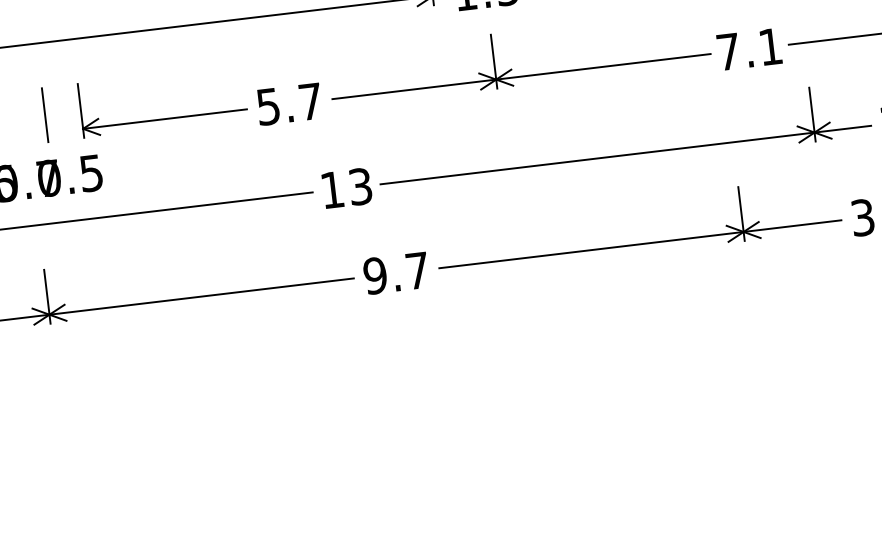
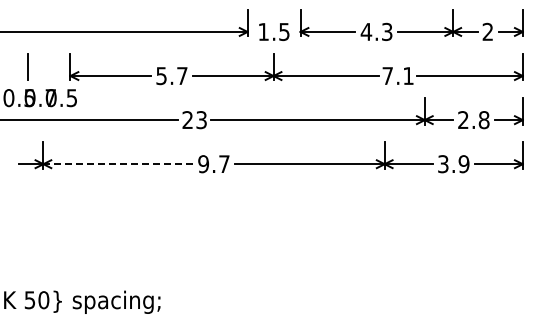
line: (44, 115) -> (52, 67), removed
text: (331, 188) -> (187, 119), 13 -> 23
line: (202, 297) -> (118, 164), solid -> dashed

